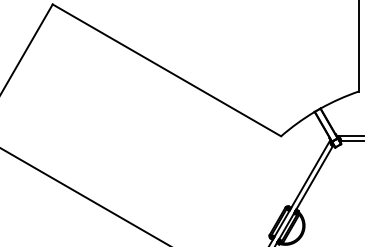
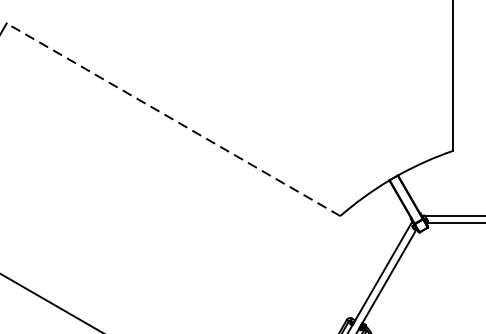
line: (166, 70) -> (172, 119), solid -> dashed

